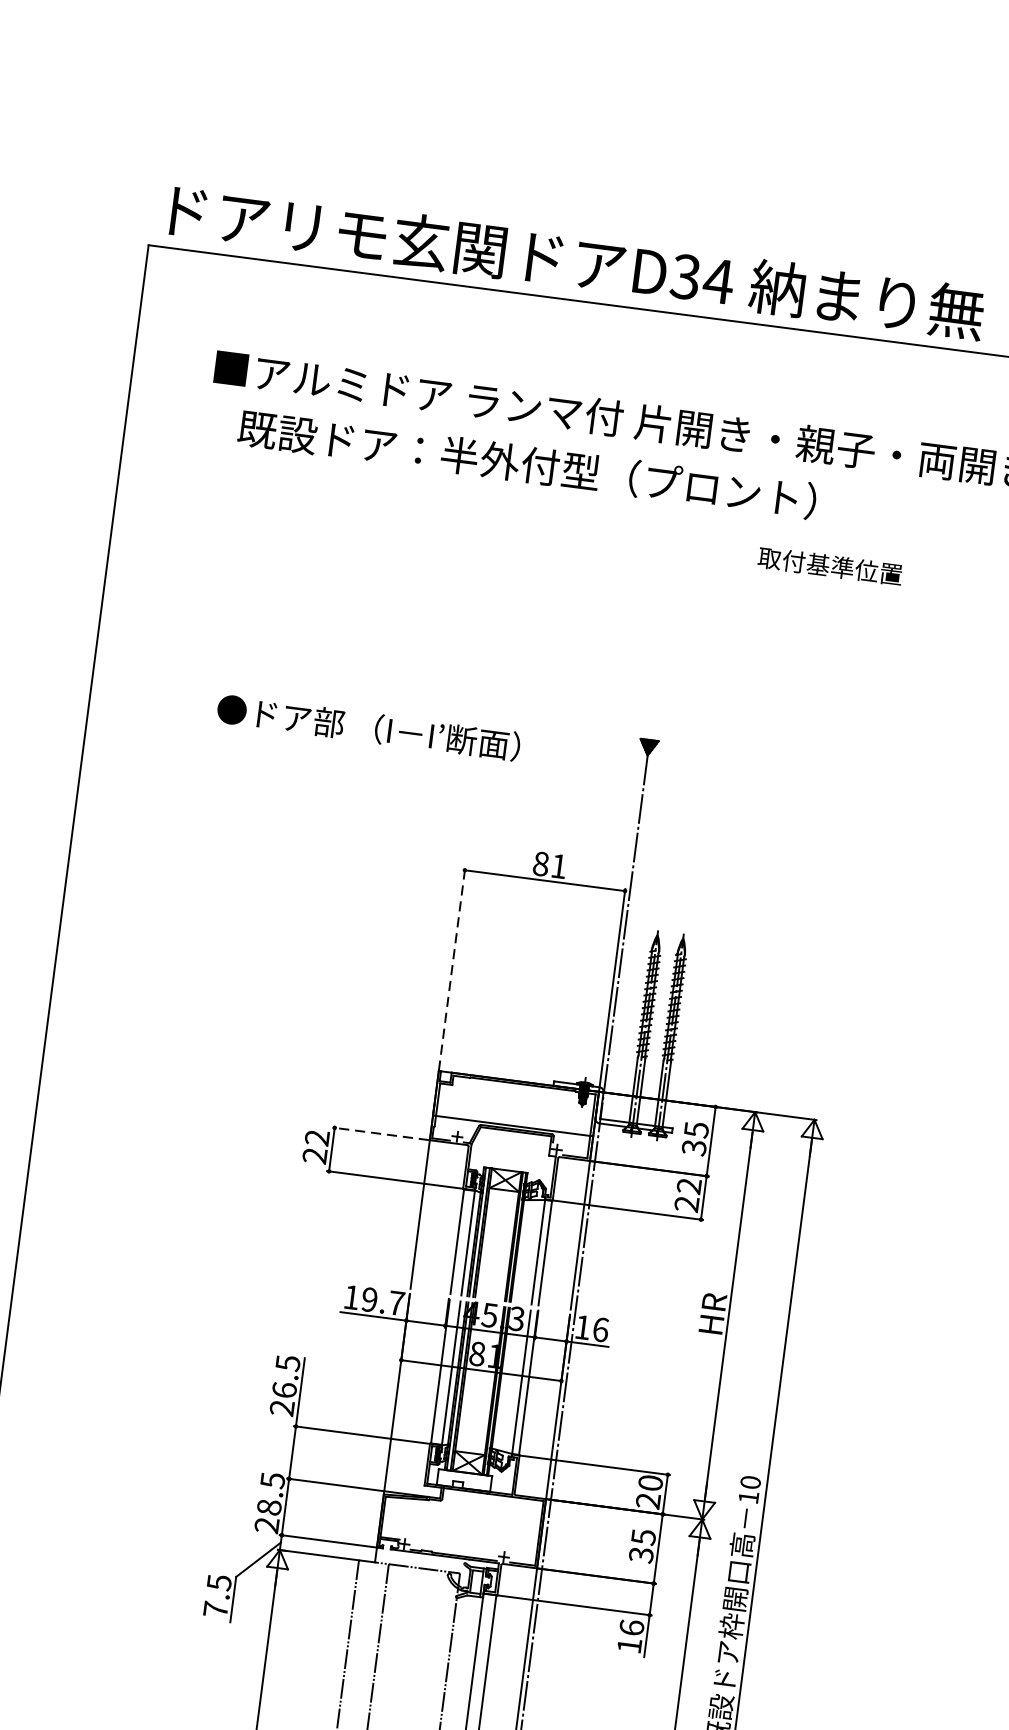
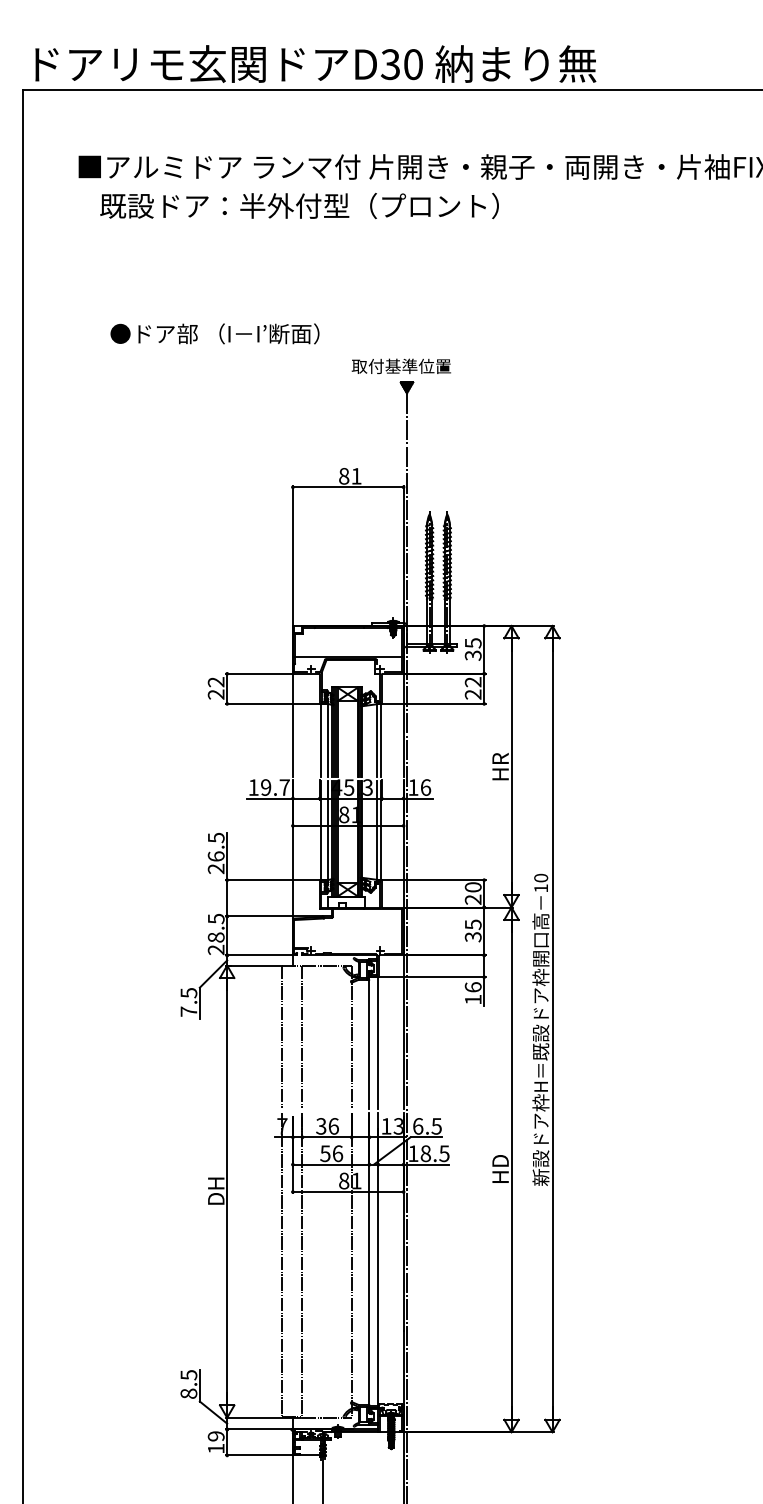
text: (718, 281) -> (413, 64), D34 -> D30
text: (829, 564) -> (400, 365), moved
text: (368, 727) -> (214, 333), moved
line: (451, 968) -> (292, 555), dashed -> solid
line: (380, 1133) -> (258, 673), dashed -> solid

